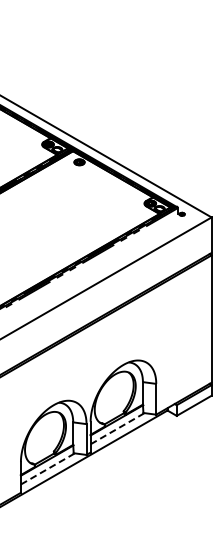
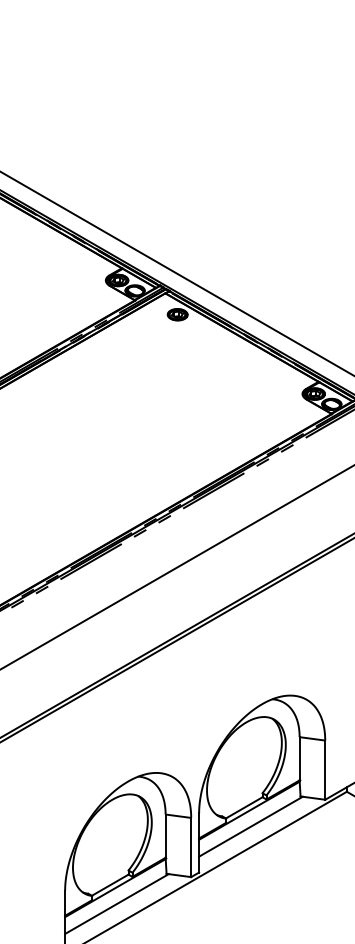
line: (118, 428) -> (252, 826), dashed -> solid
line: (48, 468) -> (118, 903), dashed -> solid

